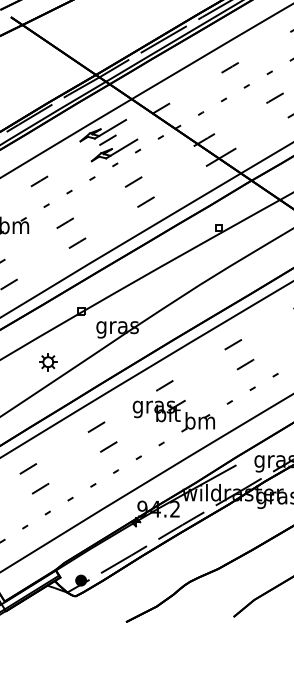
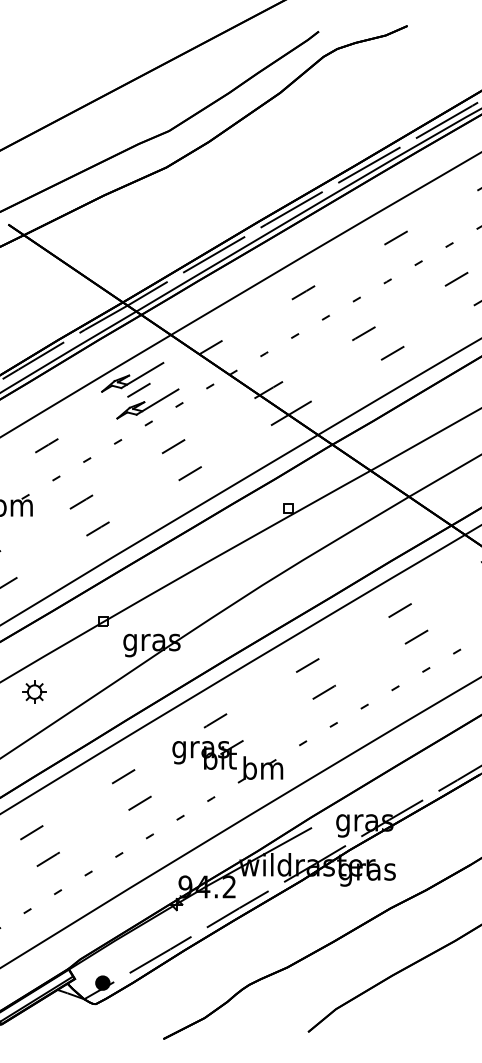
part: (48, 361) -> (34, 691), moved

